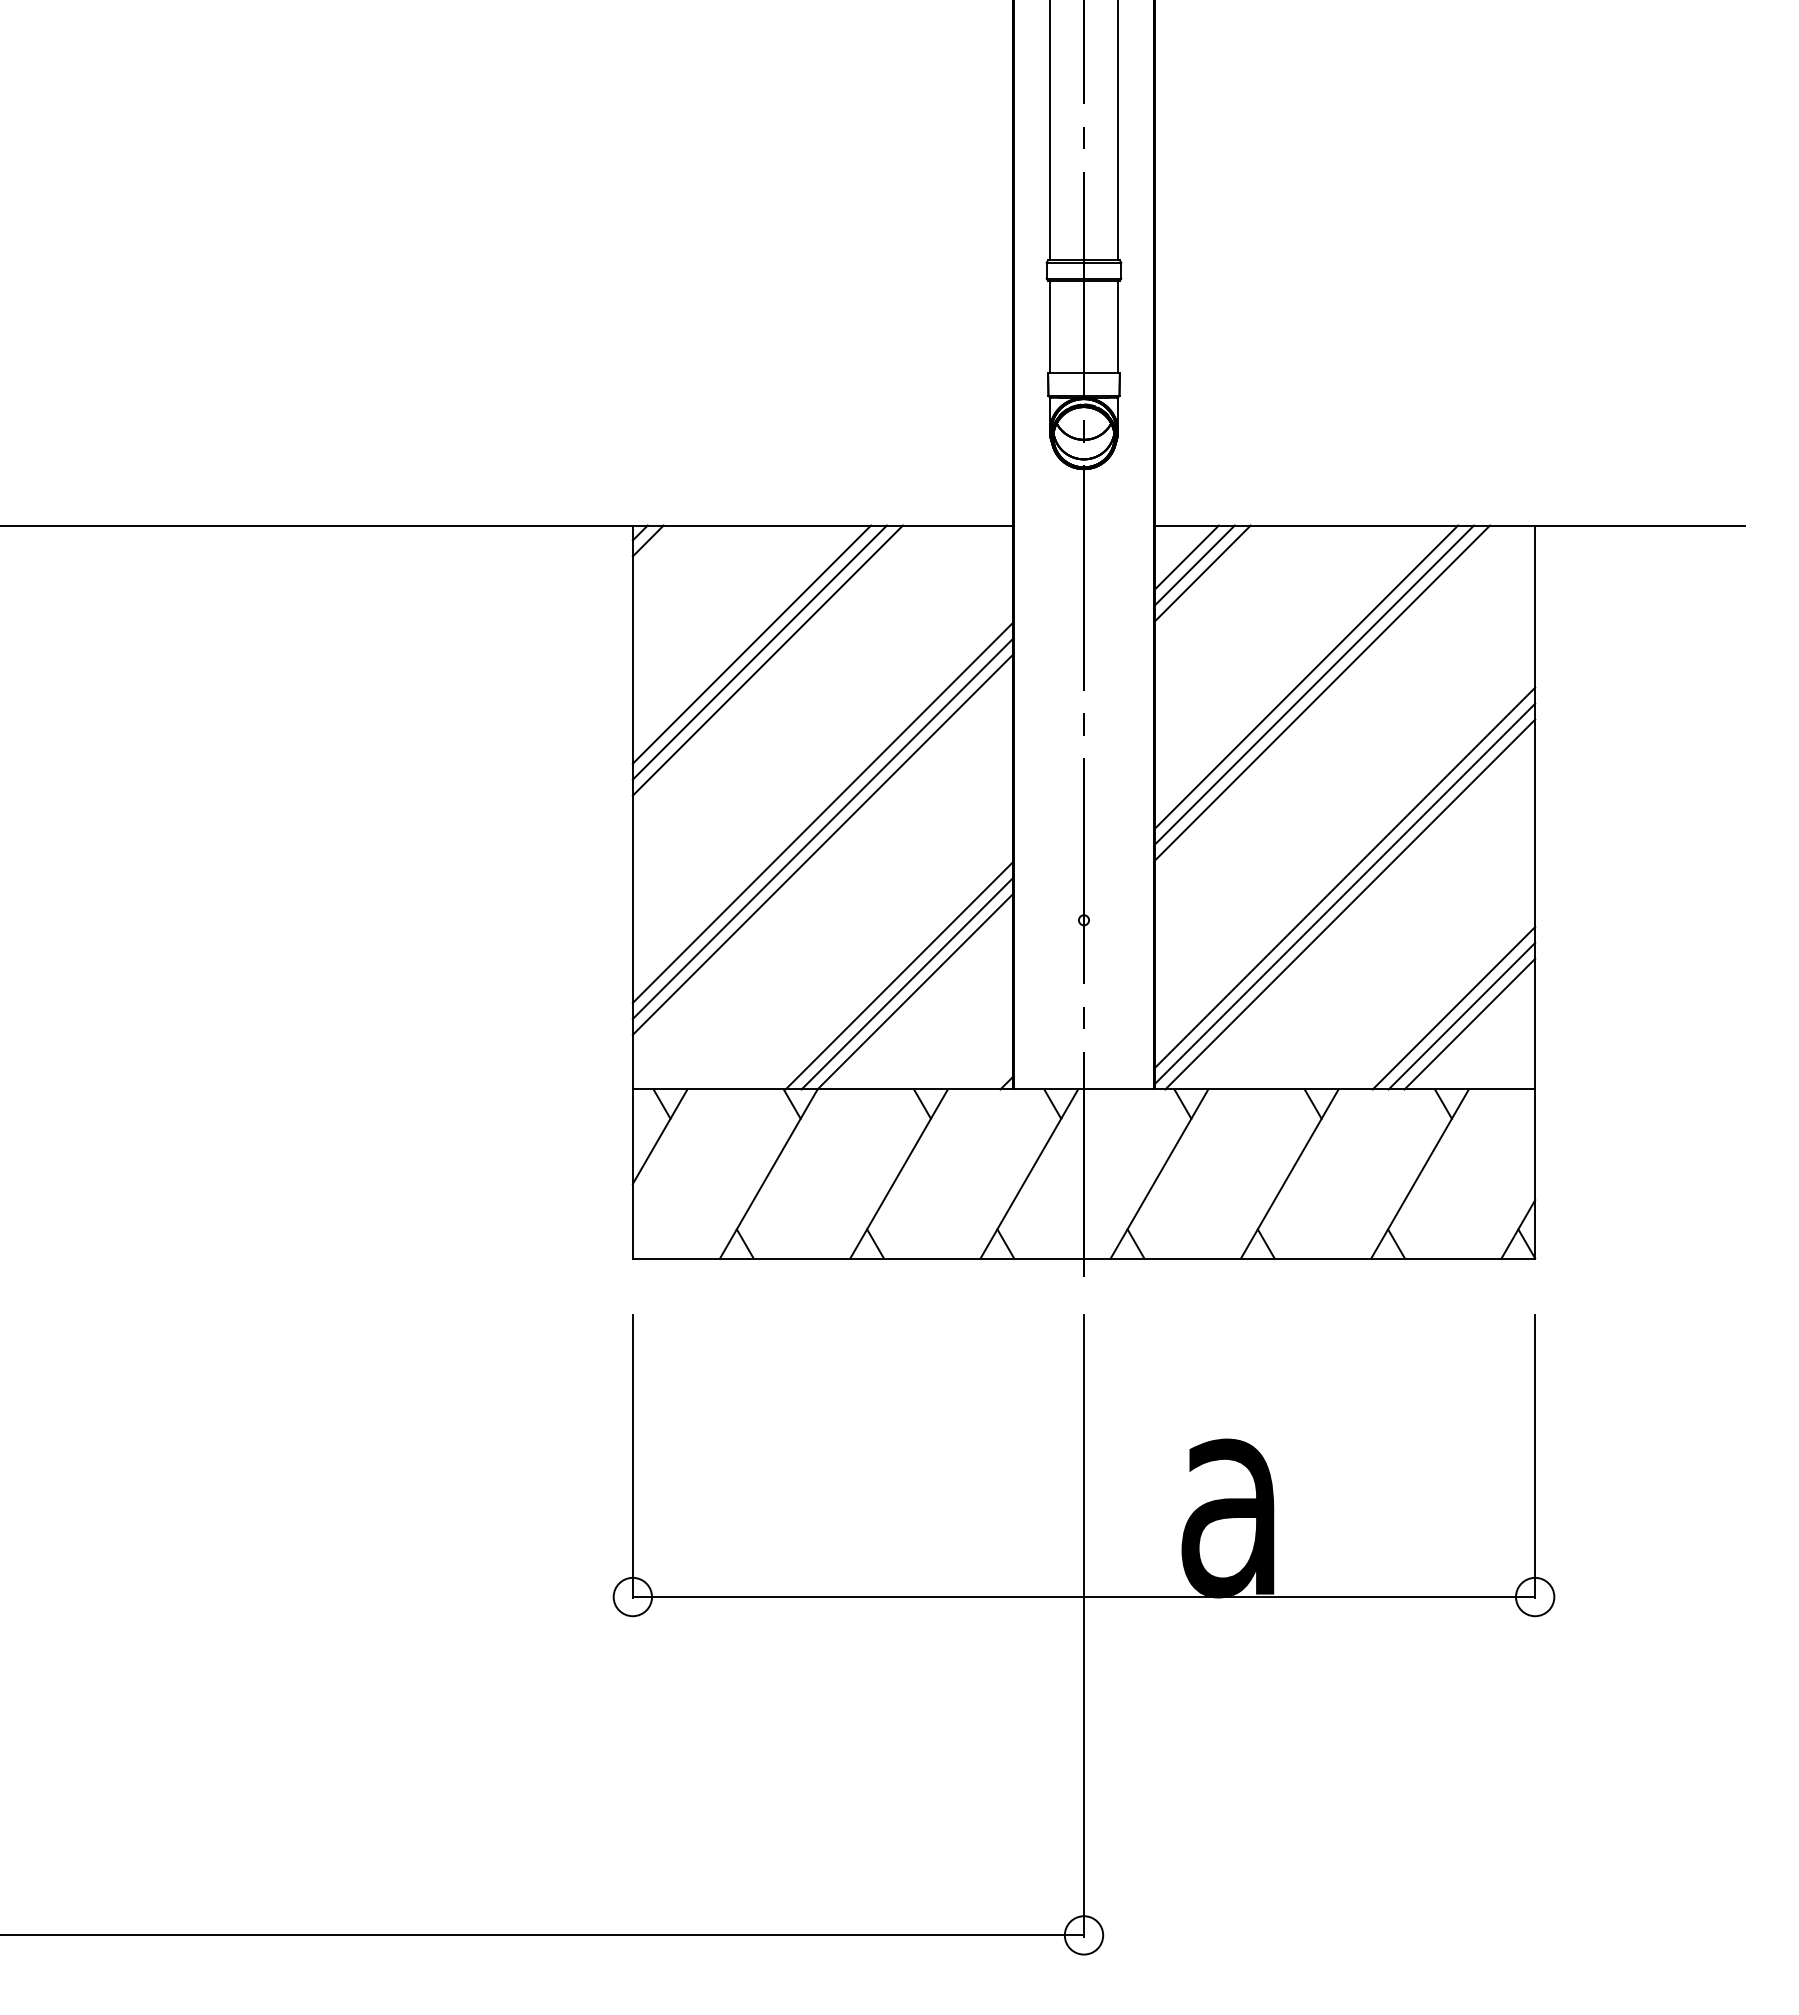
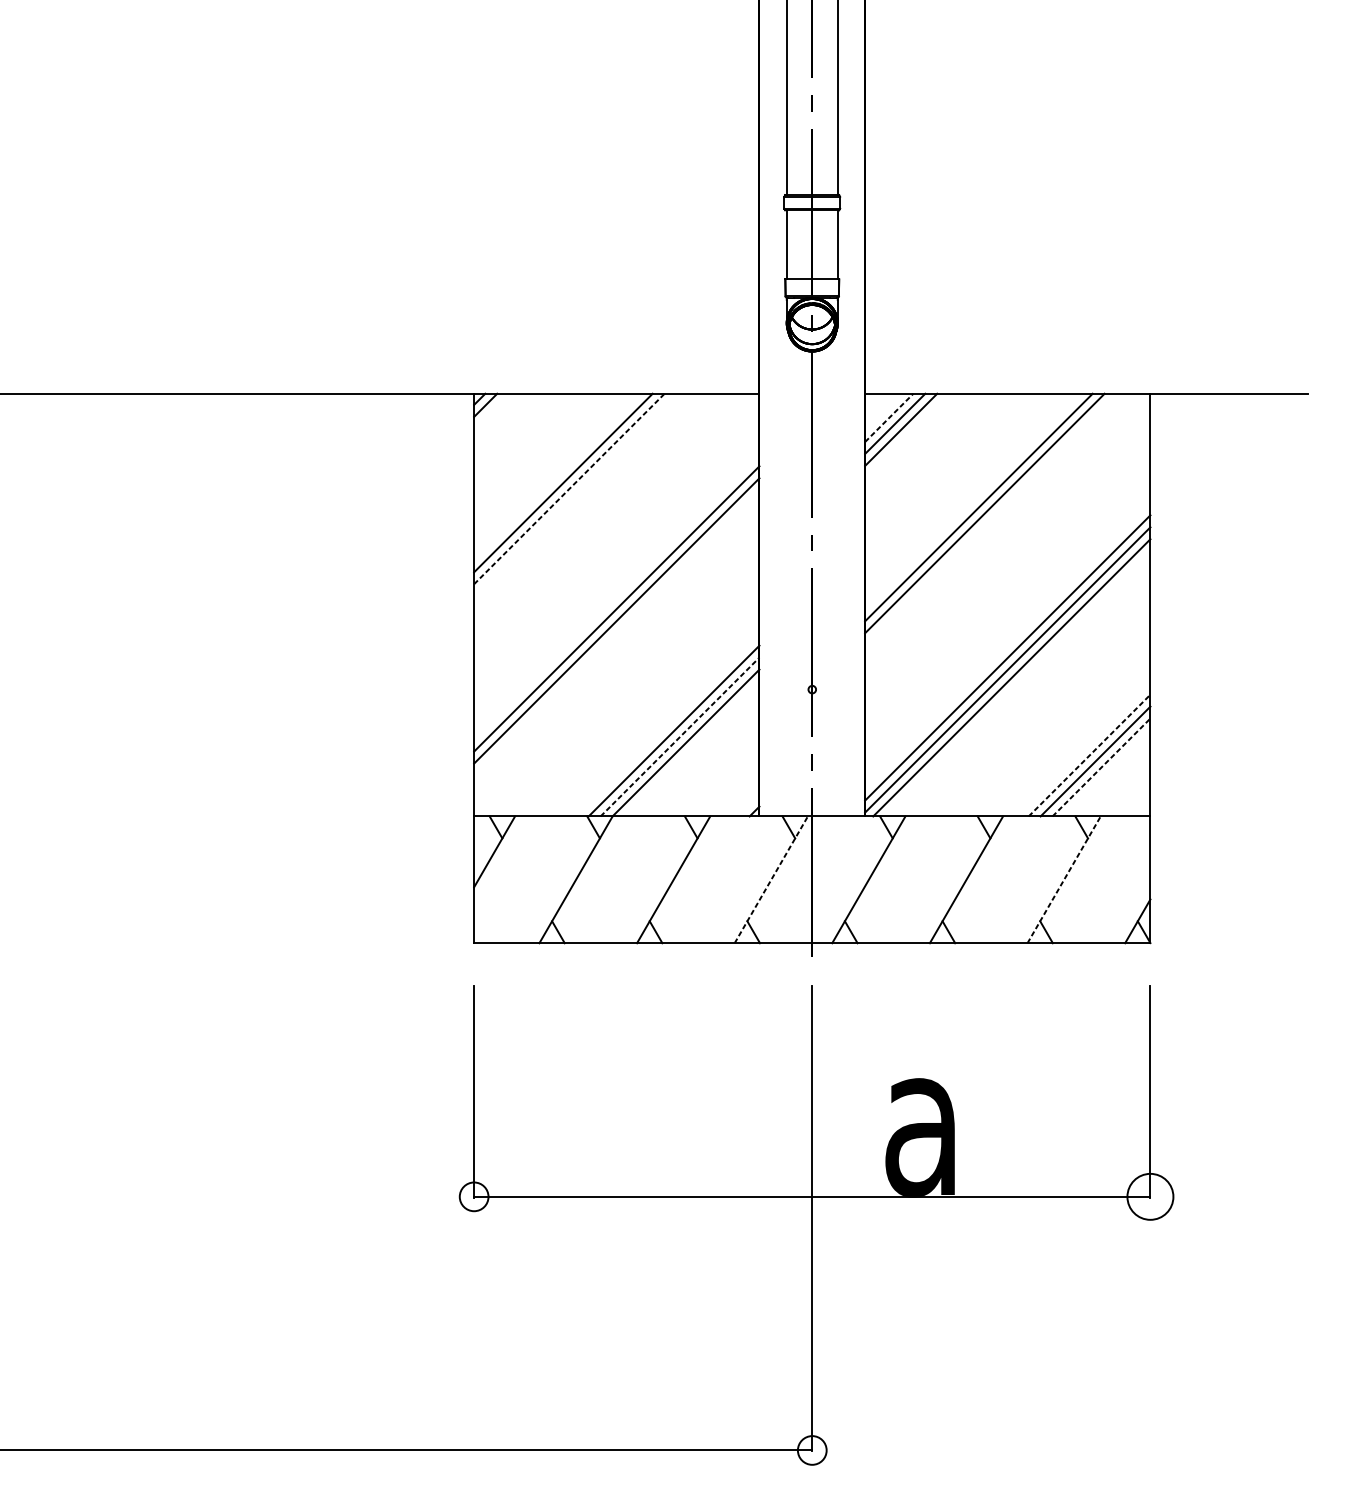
line: (1186, 557) -> (889, 417), solid -> dashed
line: (759, 652) -> (569, 488), solid -> dashed
line: (767, 660) -> (575, 494), removed
line: (1322, 693) -> (991, 519), removed
line: (822, 844) -> (616, 632), removed
line: (907, 983) -> (679, 737), solid -> dashed
line: (1453, 1008) -> (1089, 755), solid -> dashed
line: (1470, 1023) -> (1101, 766), solid -> dashed
line: (1029, 1174) -> (771, 880), solid -> dashed
line: (1420, 1174) -> (1064, 880), solid -> dashed
circle: (1535, 1596) -> (1150, 1196), size x1.6

